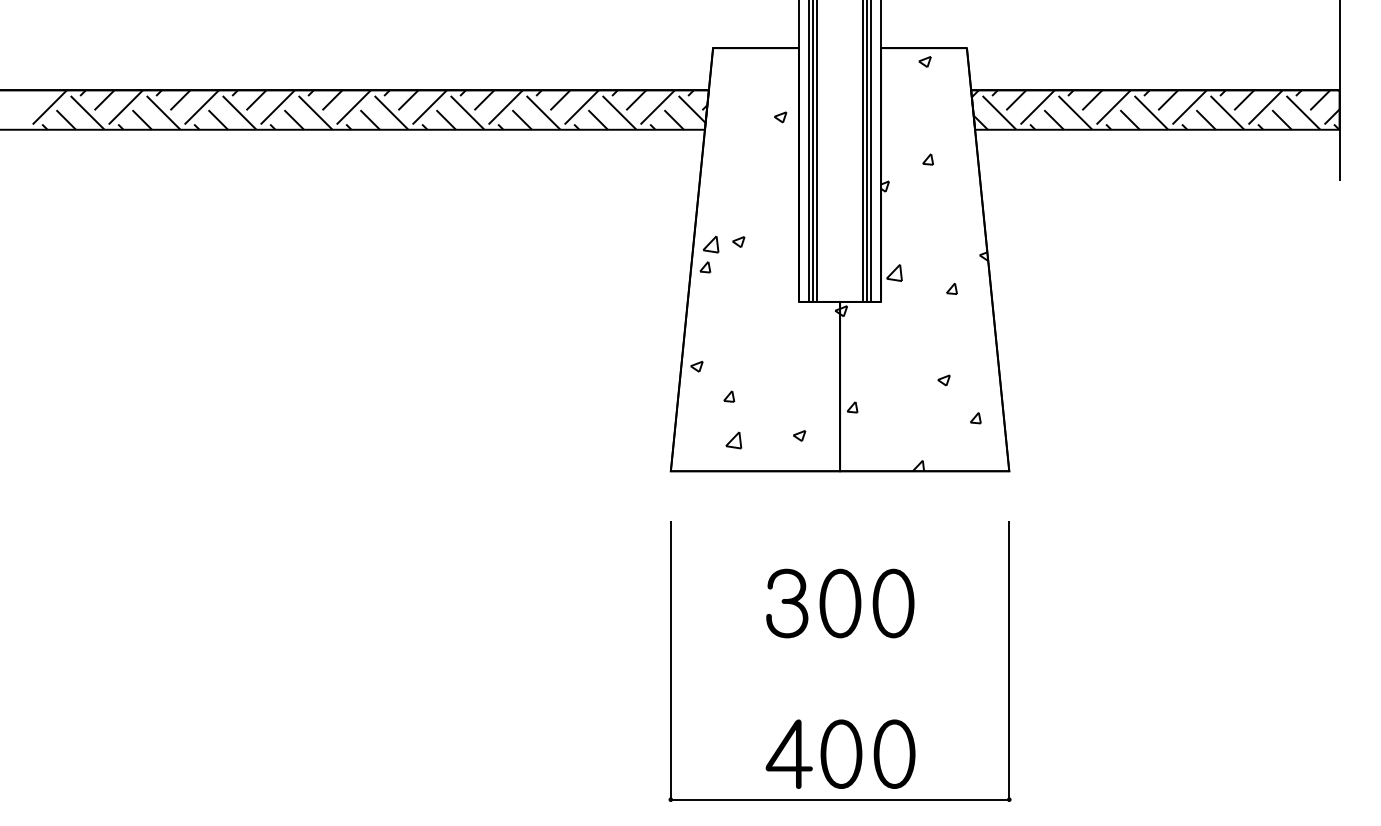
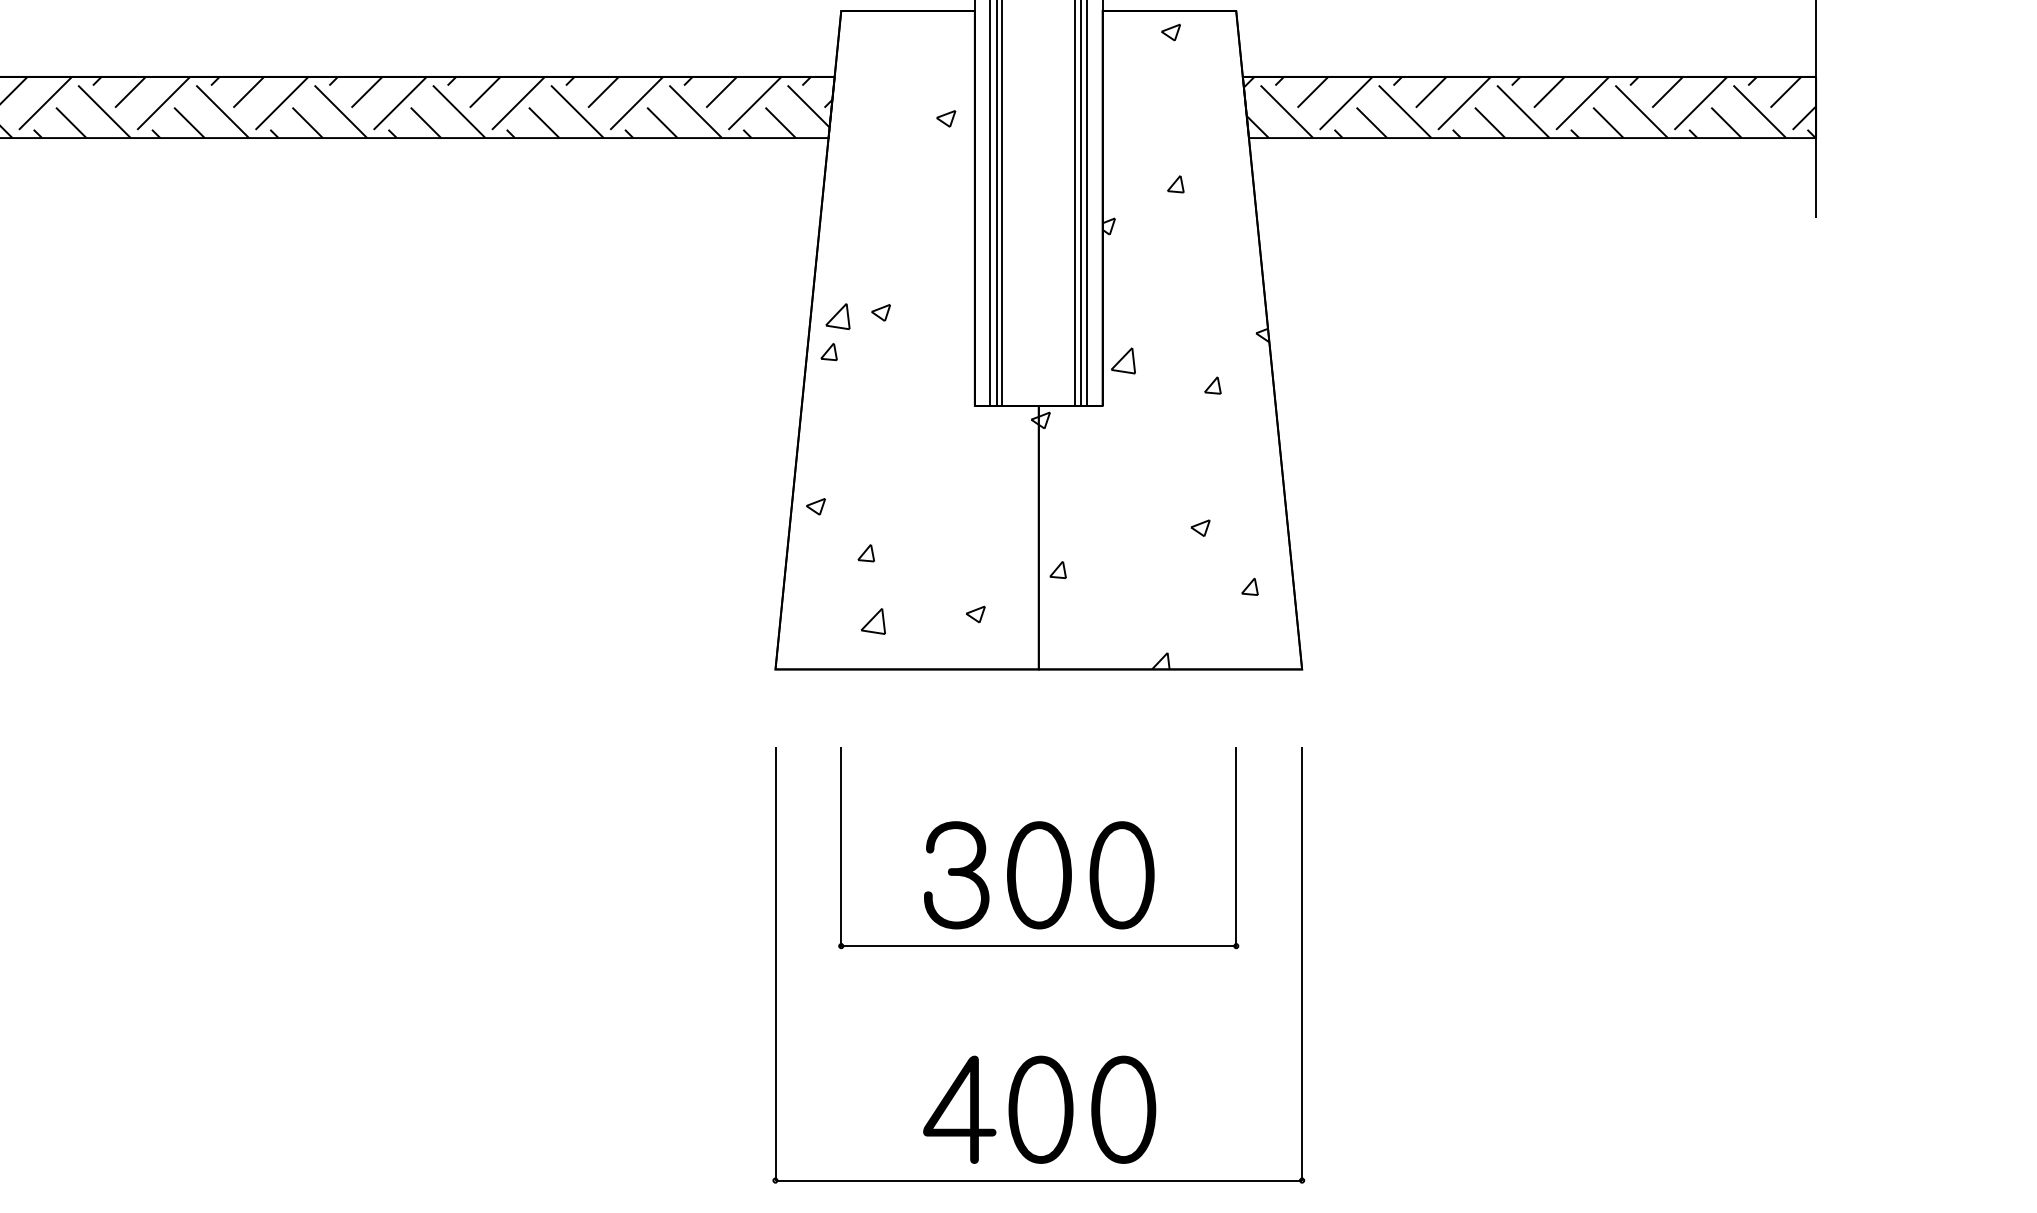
part: (839, 648) -> (1037, 945), added

